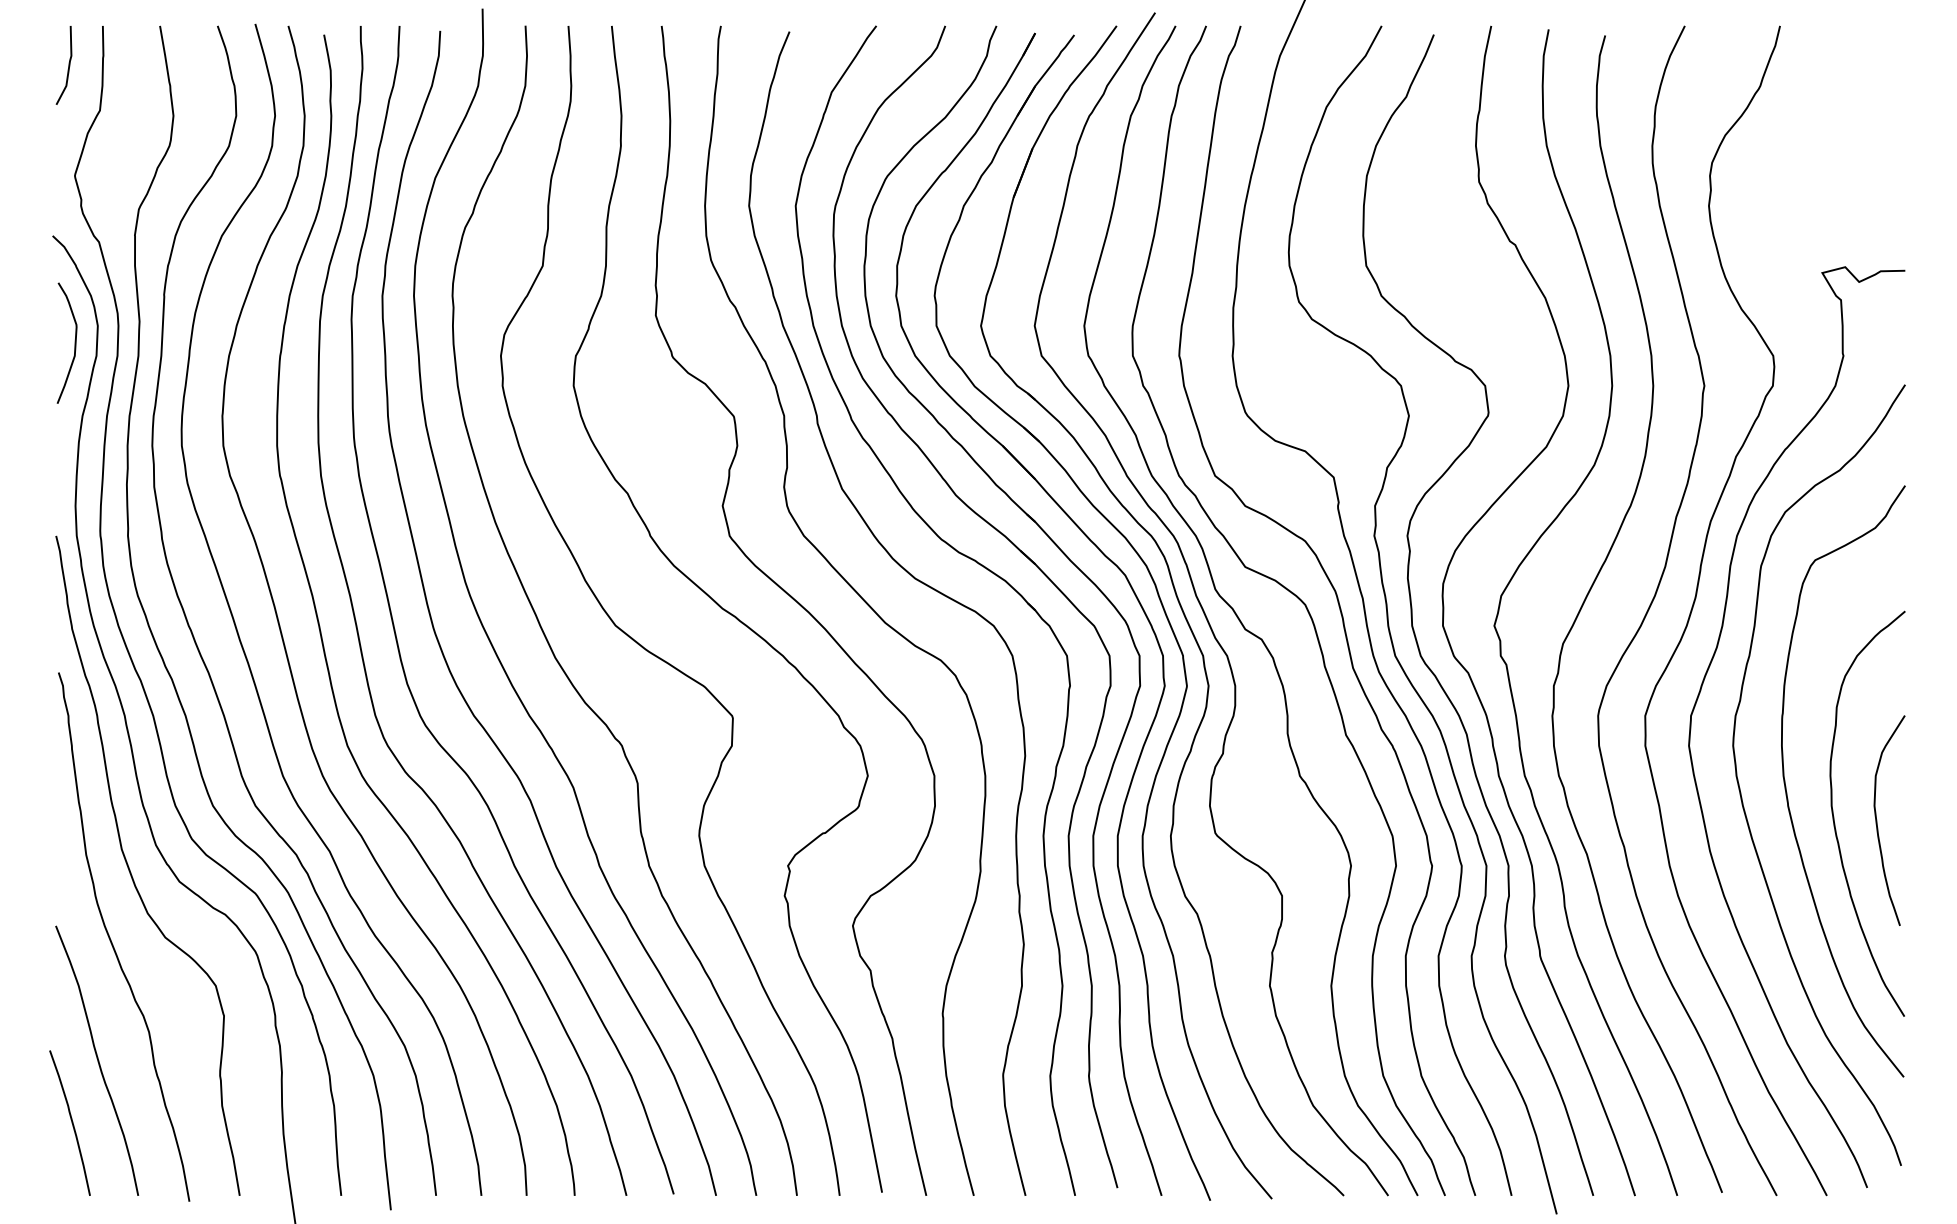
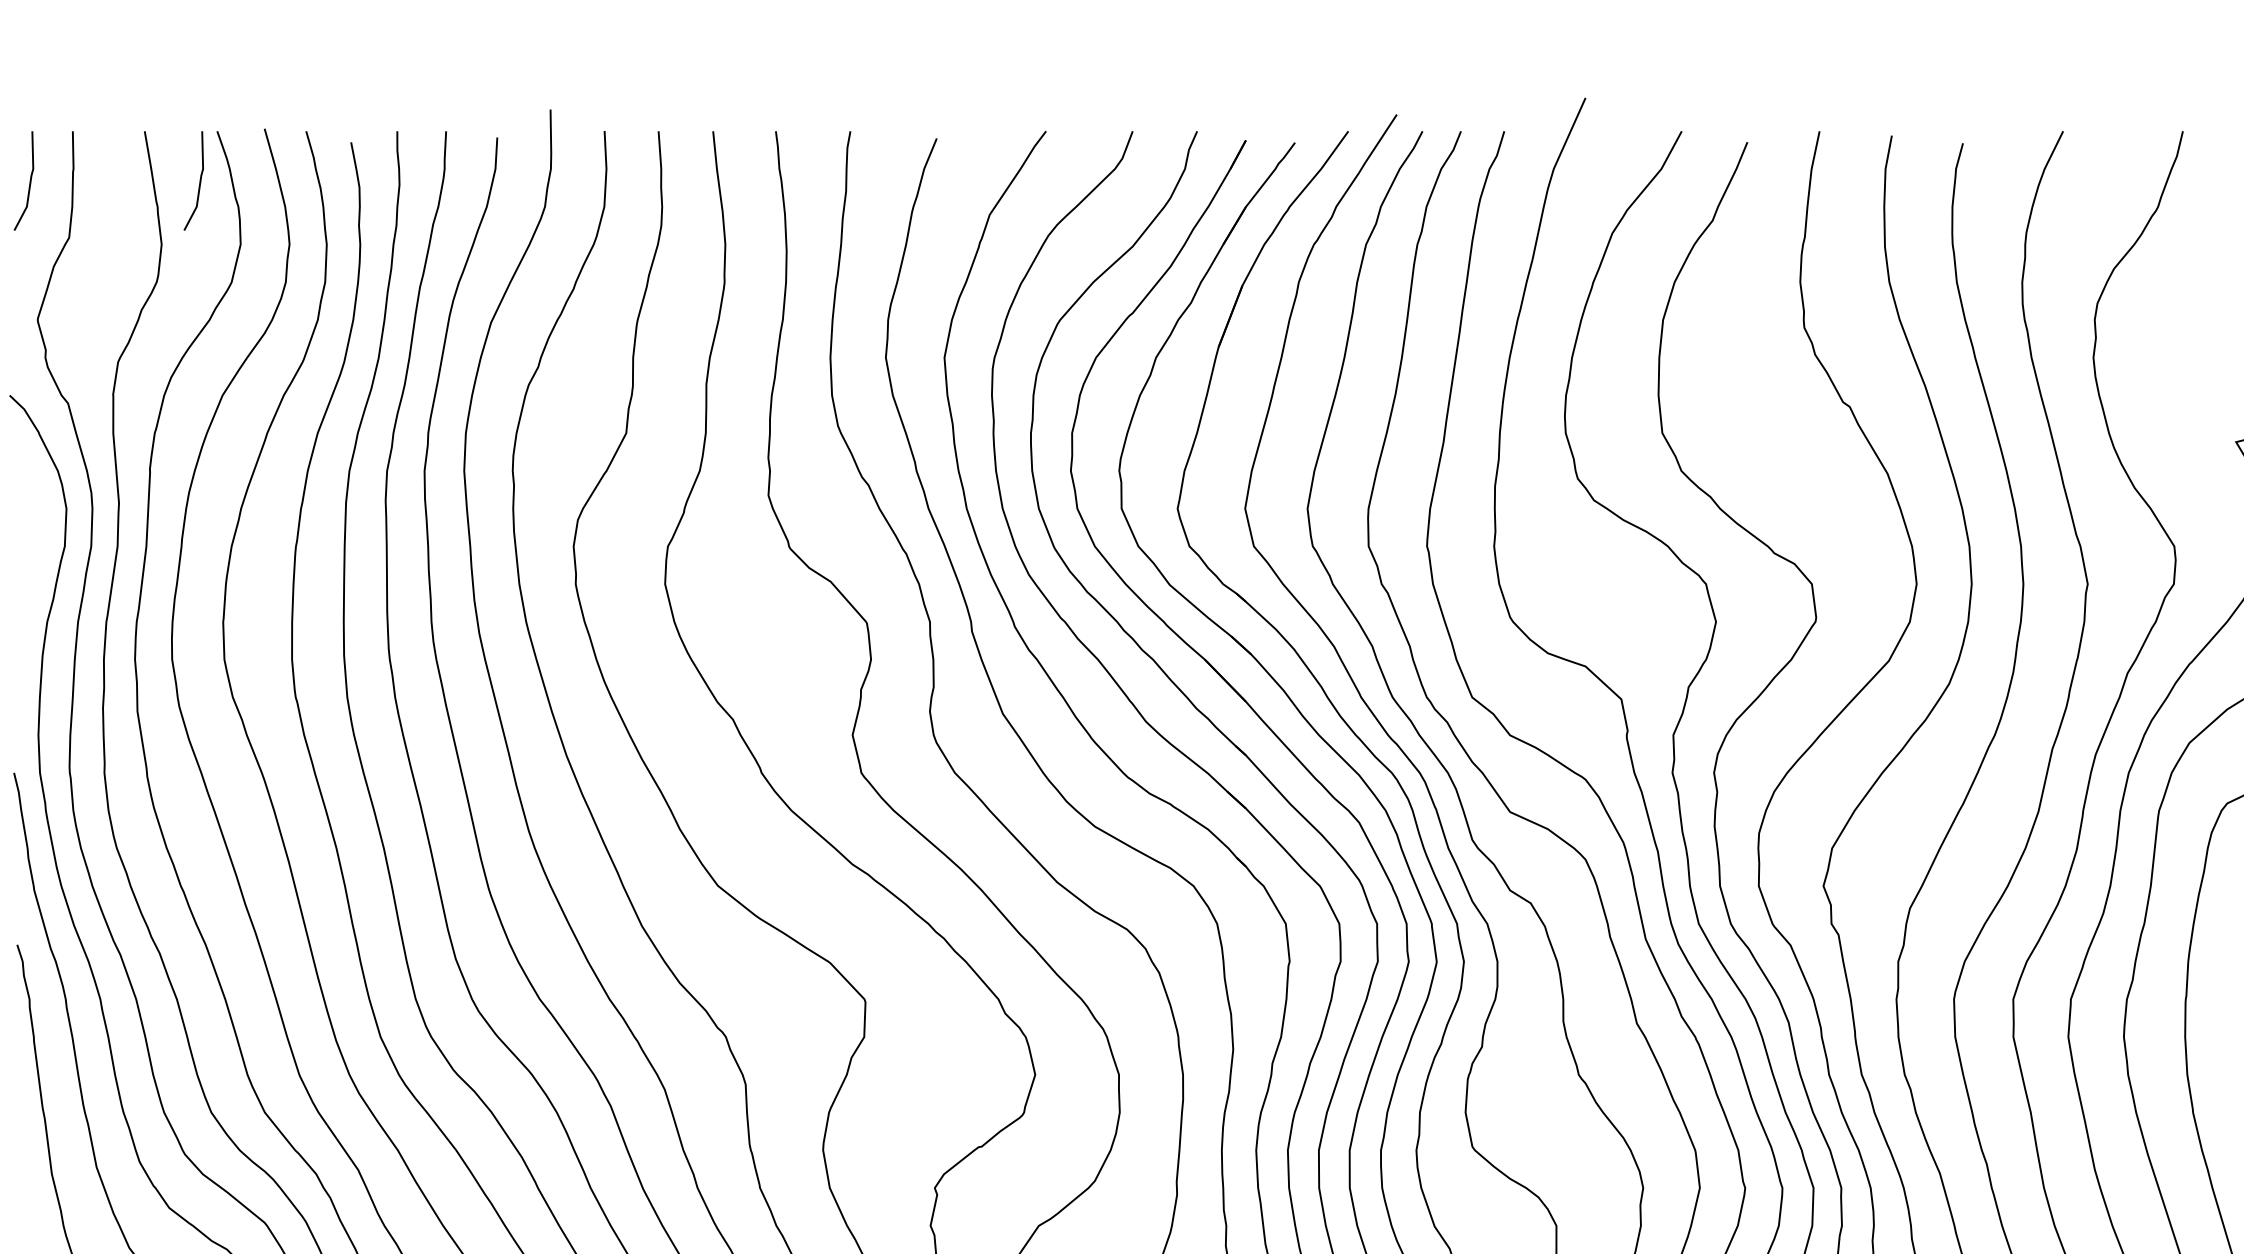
line: (203, 65) -> (199, 181), added
curve: (74, 342) -> (37, 529), removed

